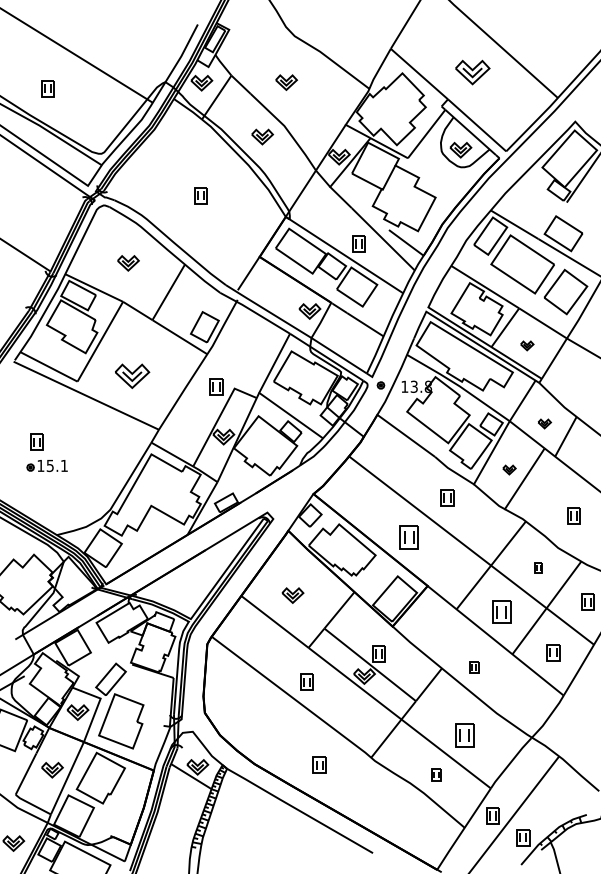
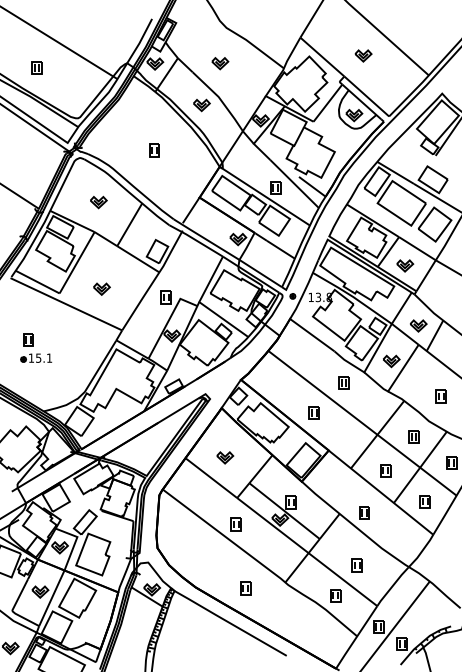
part: (472, 72) -> (363, 55), size x0.62
part: (527, 345) -> (405, 265), size x1.67
part: (132, 375) -> (101, 288), size x0.62
part: (544, 423) -> (418, 325), size x1.67
part: (509, 469) -> (391, 360), size x1.67
part: (408, 536) -> (314, 412), size x0.71
part: (538, 567) -> (413, 436), size x1.67
part: (501, 611) -> (385, 470), size x0.71
part: (474, 666) -> (364, 512), size x1.43
part: (464, 735) -> (357, 565), size x0.71
part: (436, 774) -> (335, 595), size x1.43

